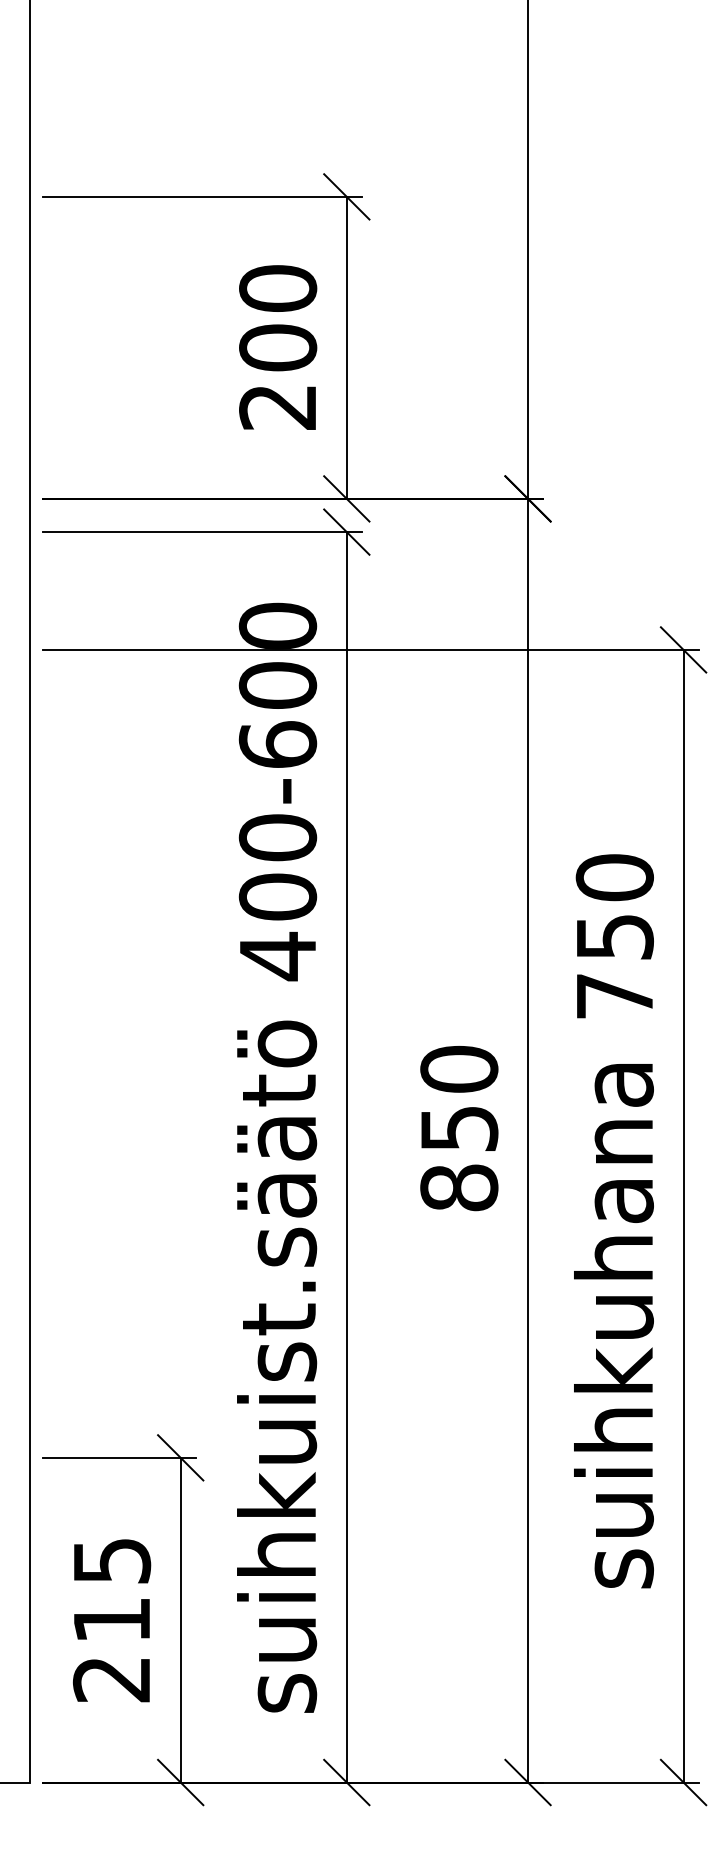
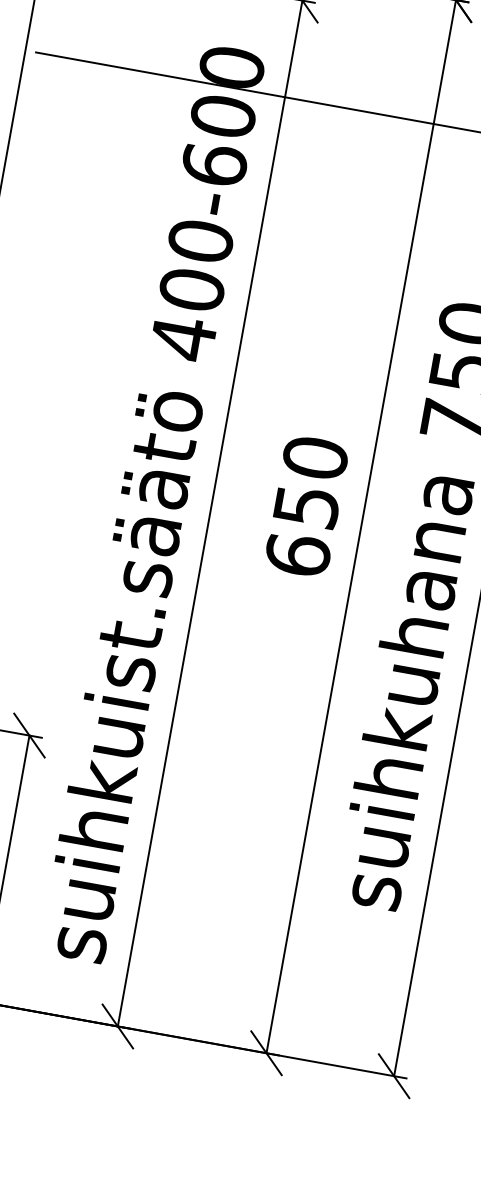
text: (459, 1187) -> (298, 554), 850 -> 650

